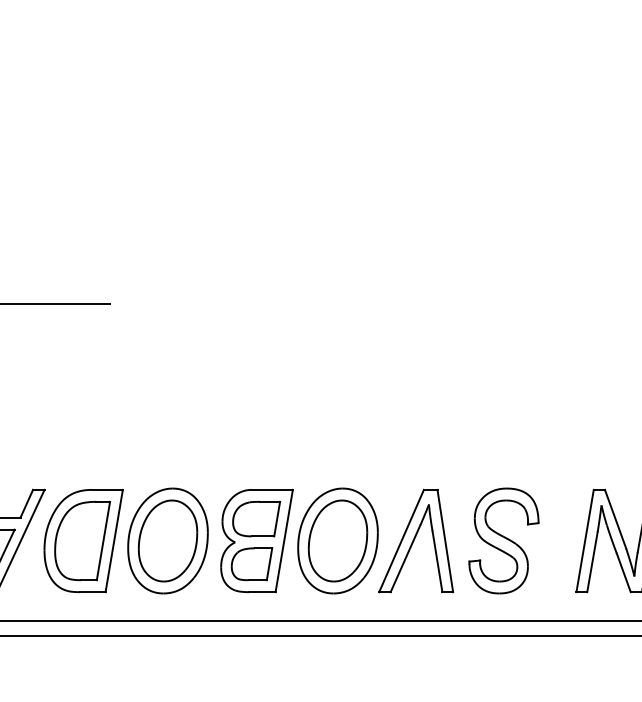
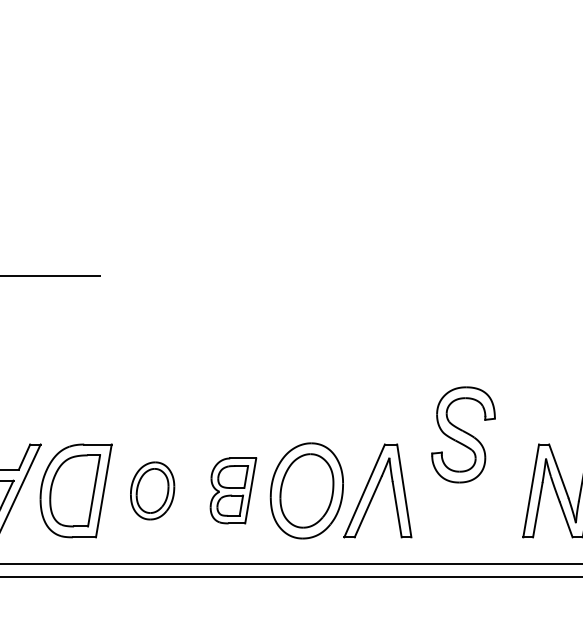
part: (167, 540) -> (152, 490), size x0.6
part: (257, 540) -> (233, 490), size x0.7
part: (503, 540) -> (463, 434), moved

